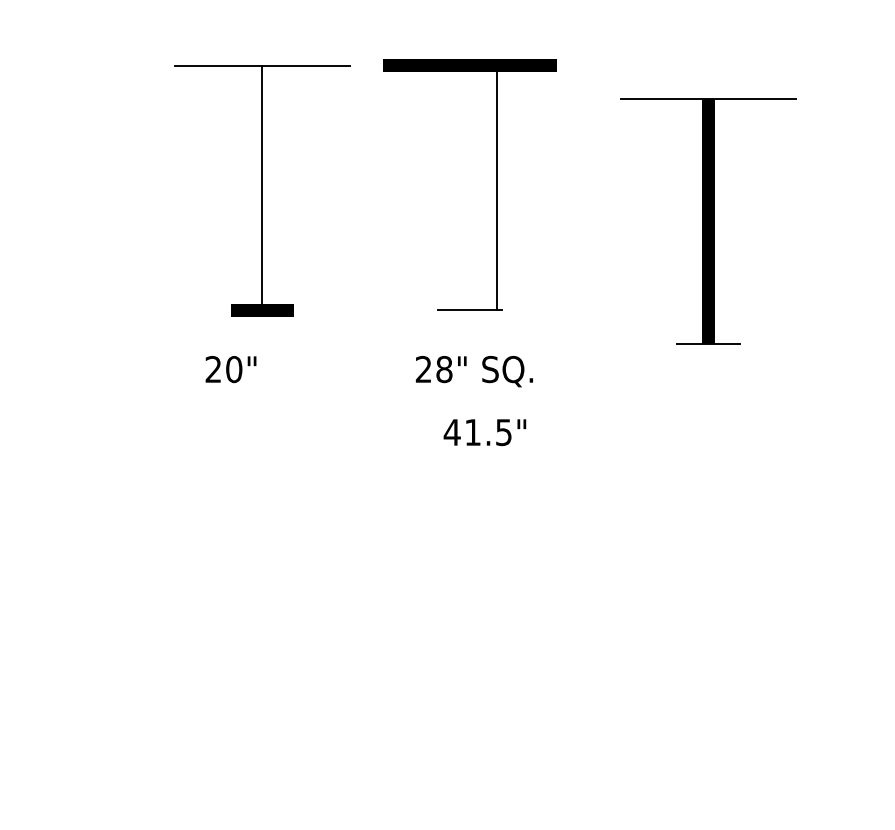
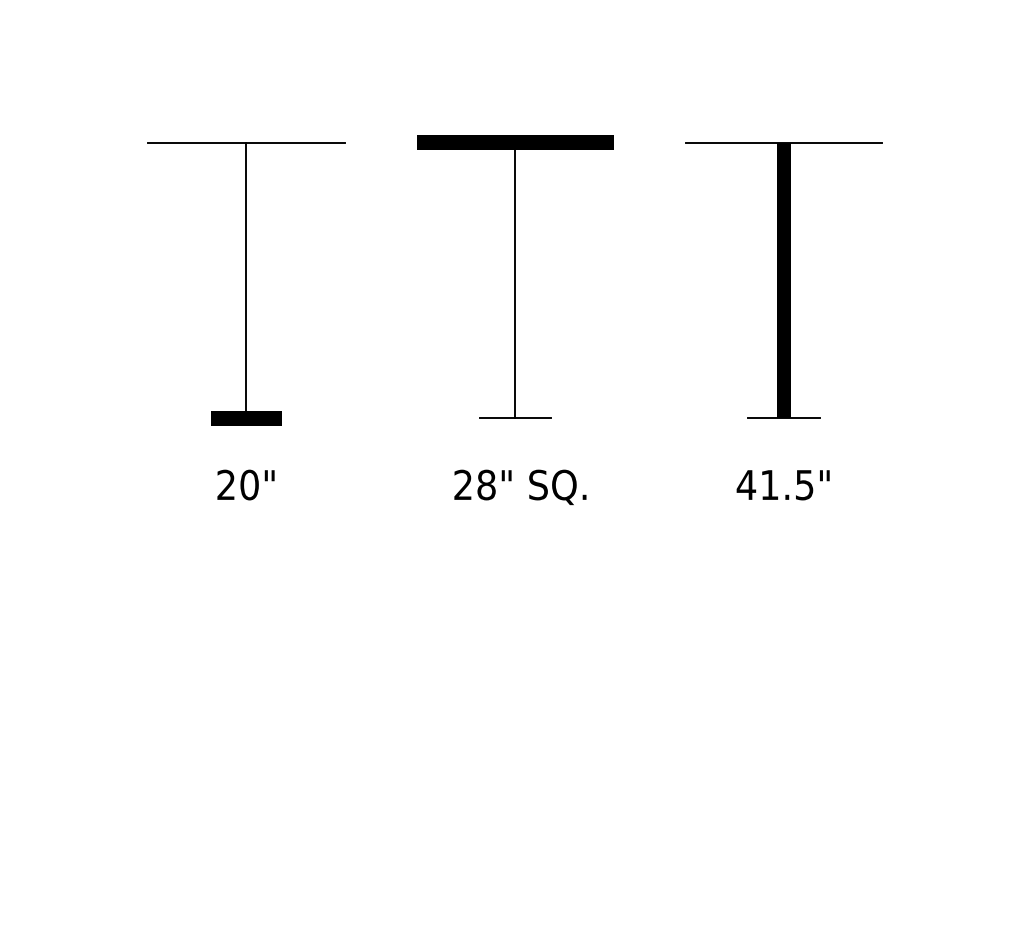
line: (497, 188) -> (515, 280), moved
part: (262, 190) -> (246, 283), moved
part: (707, 221) -> (783, 280), moved
text: (484, 432) -> (782, 485), moved

